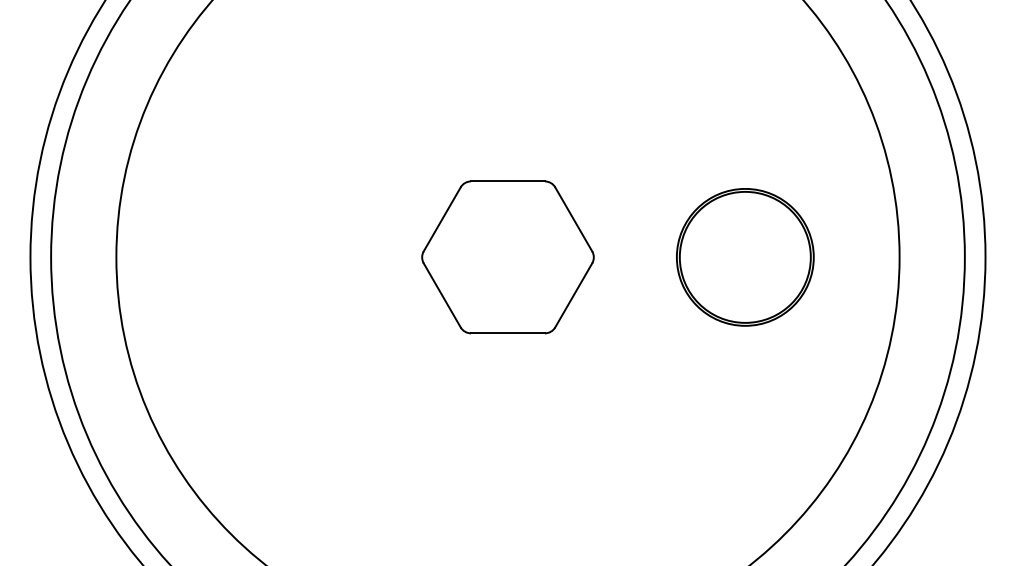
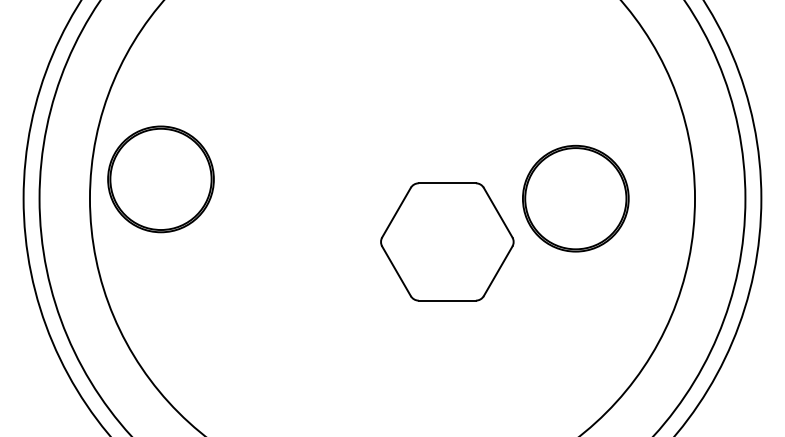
part: (208, 232) -> (161, 179), added
part: (507, 257) -> (446, 242), moved

